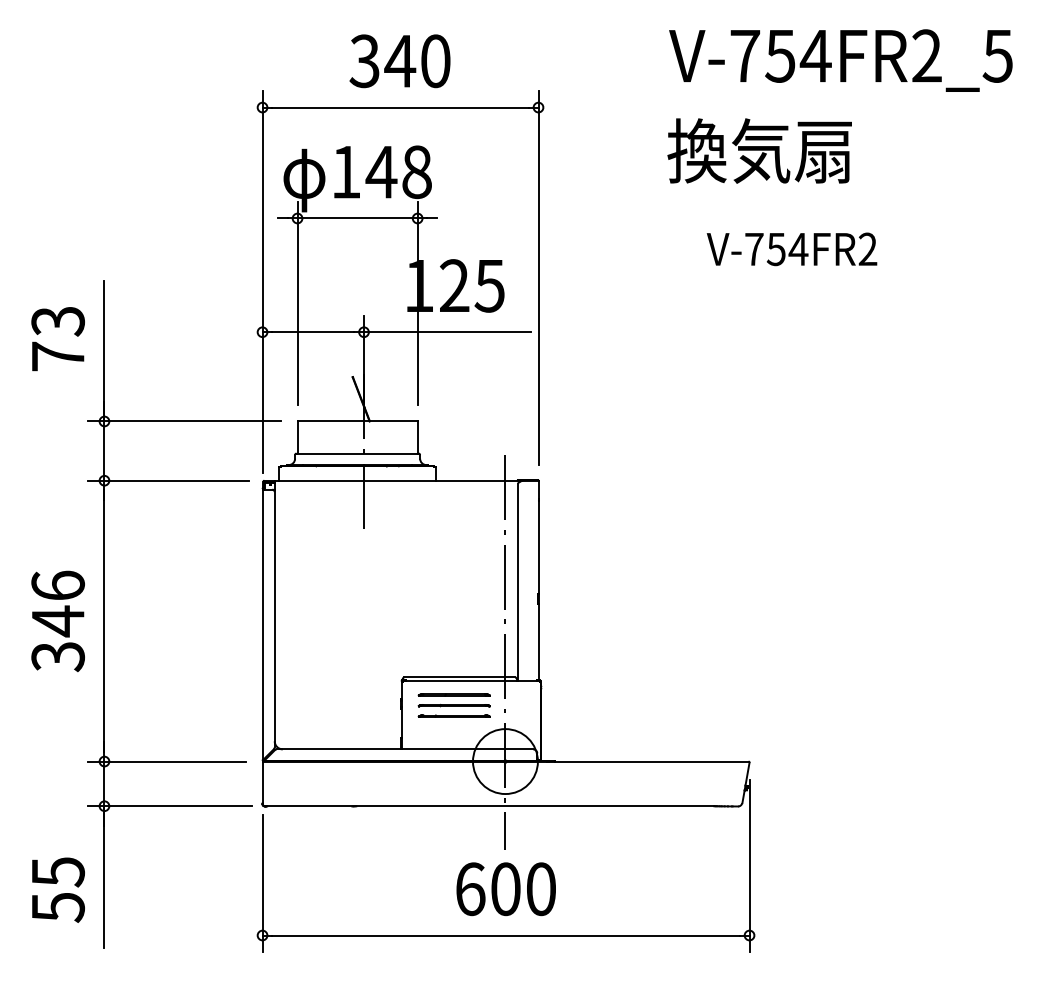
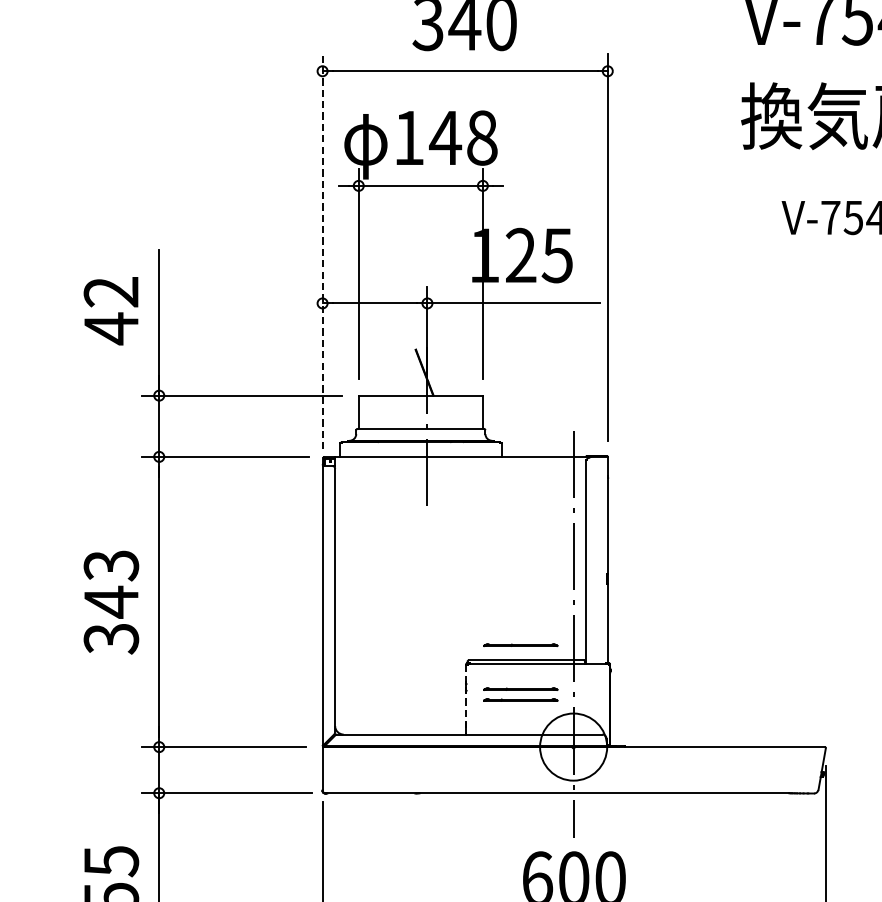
line: (262, 281) -> (322, 251), solid -> dashed
text: (57, 339) -> (110, 310), 73 -> 42
text: (58, 585) -> (111, 565), 346 -> 343
line: (453, 694) -> (519, 644), moved
line: (401, 715) -> (466, 699), solid -> dashed

